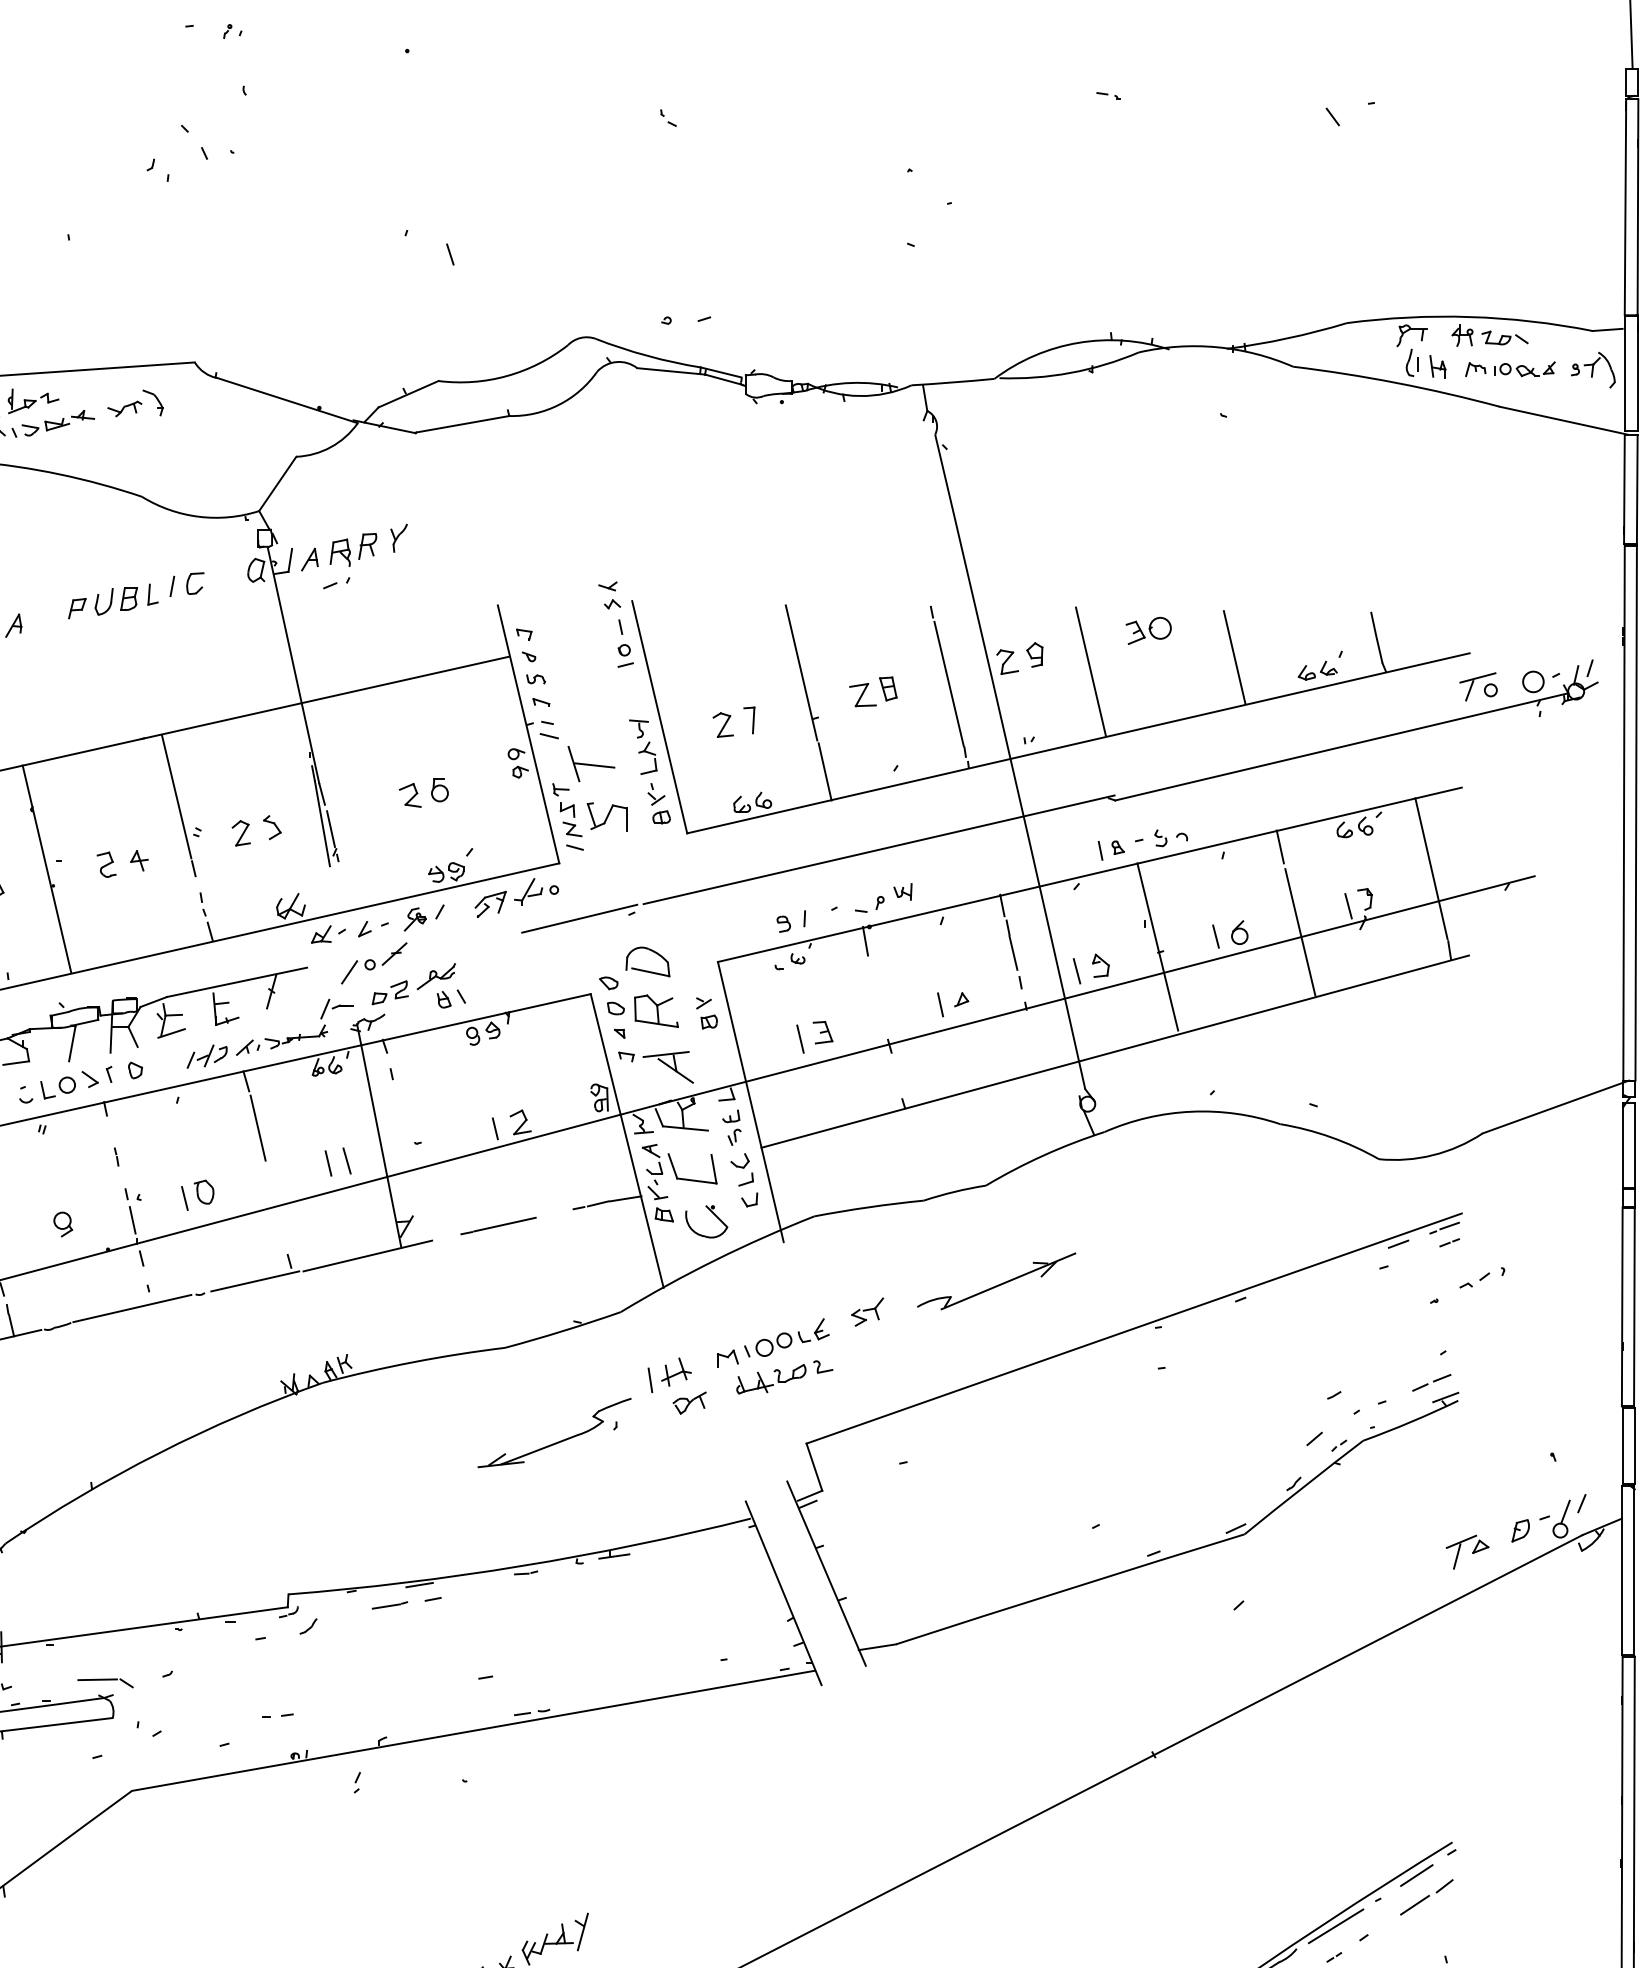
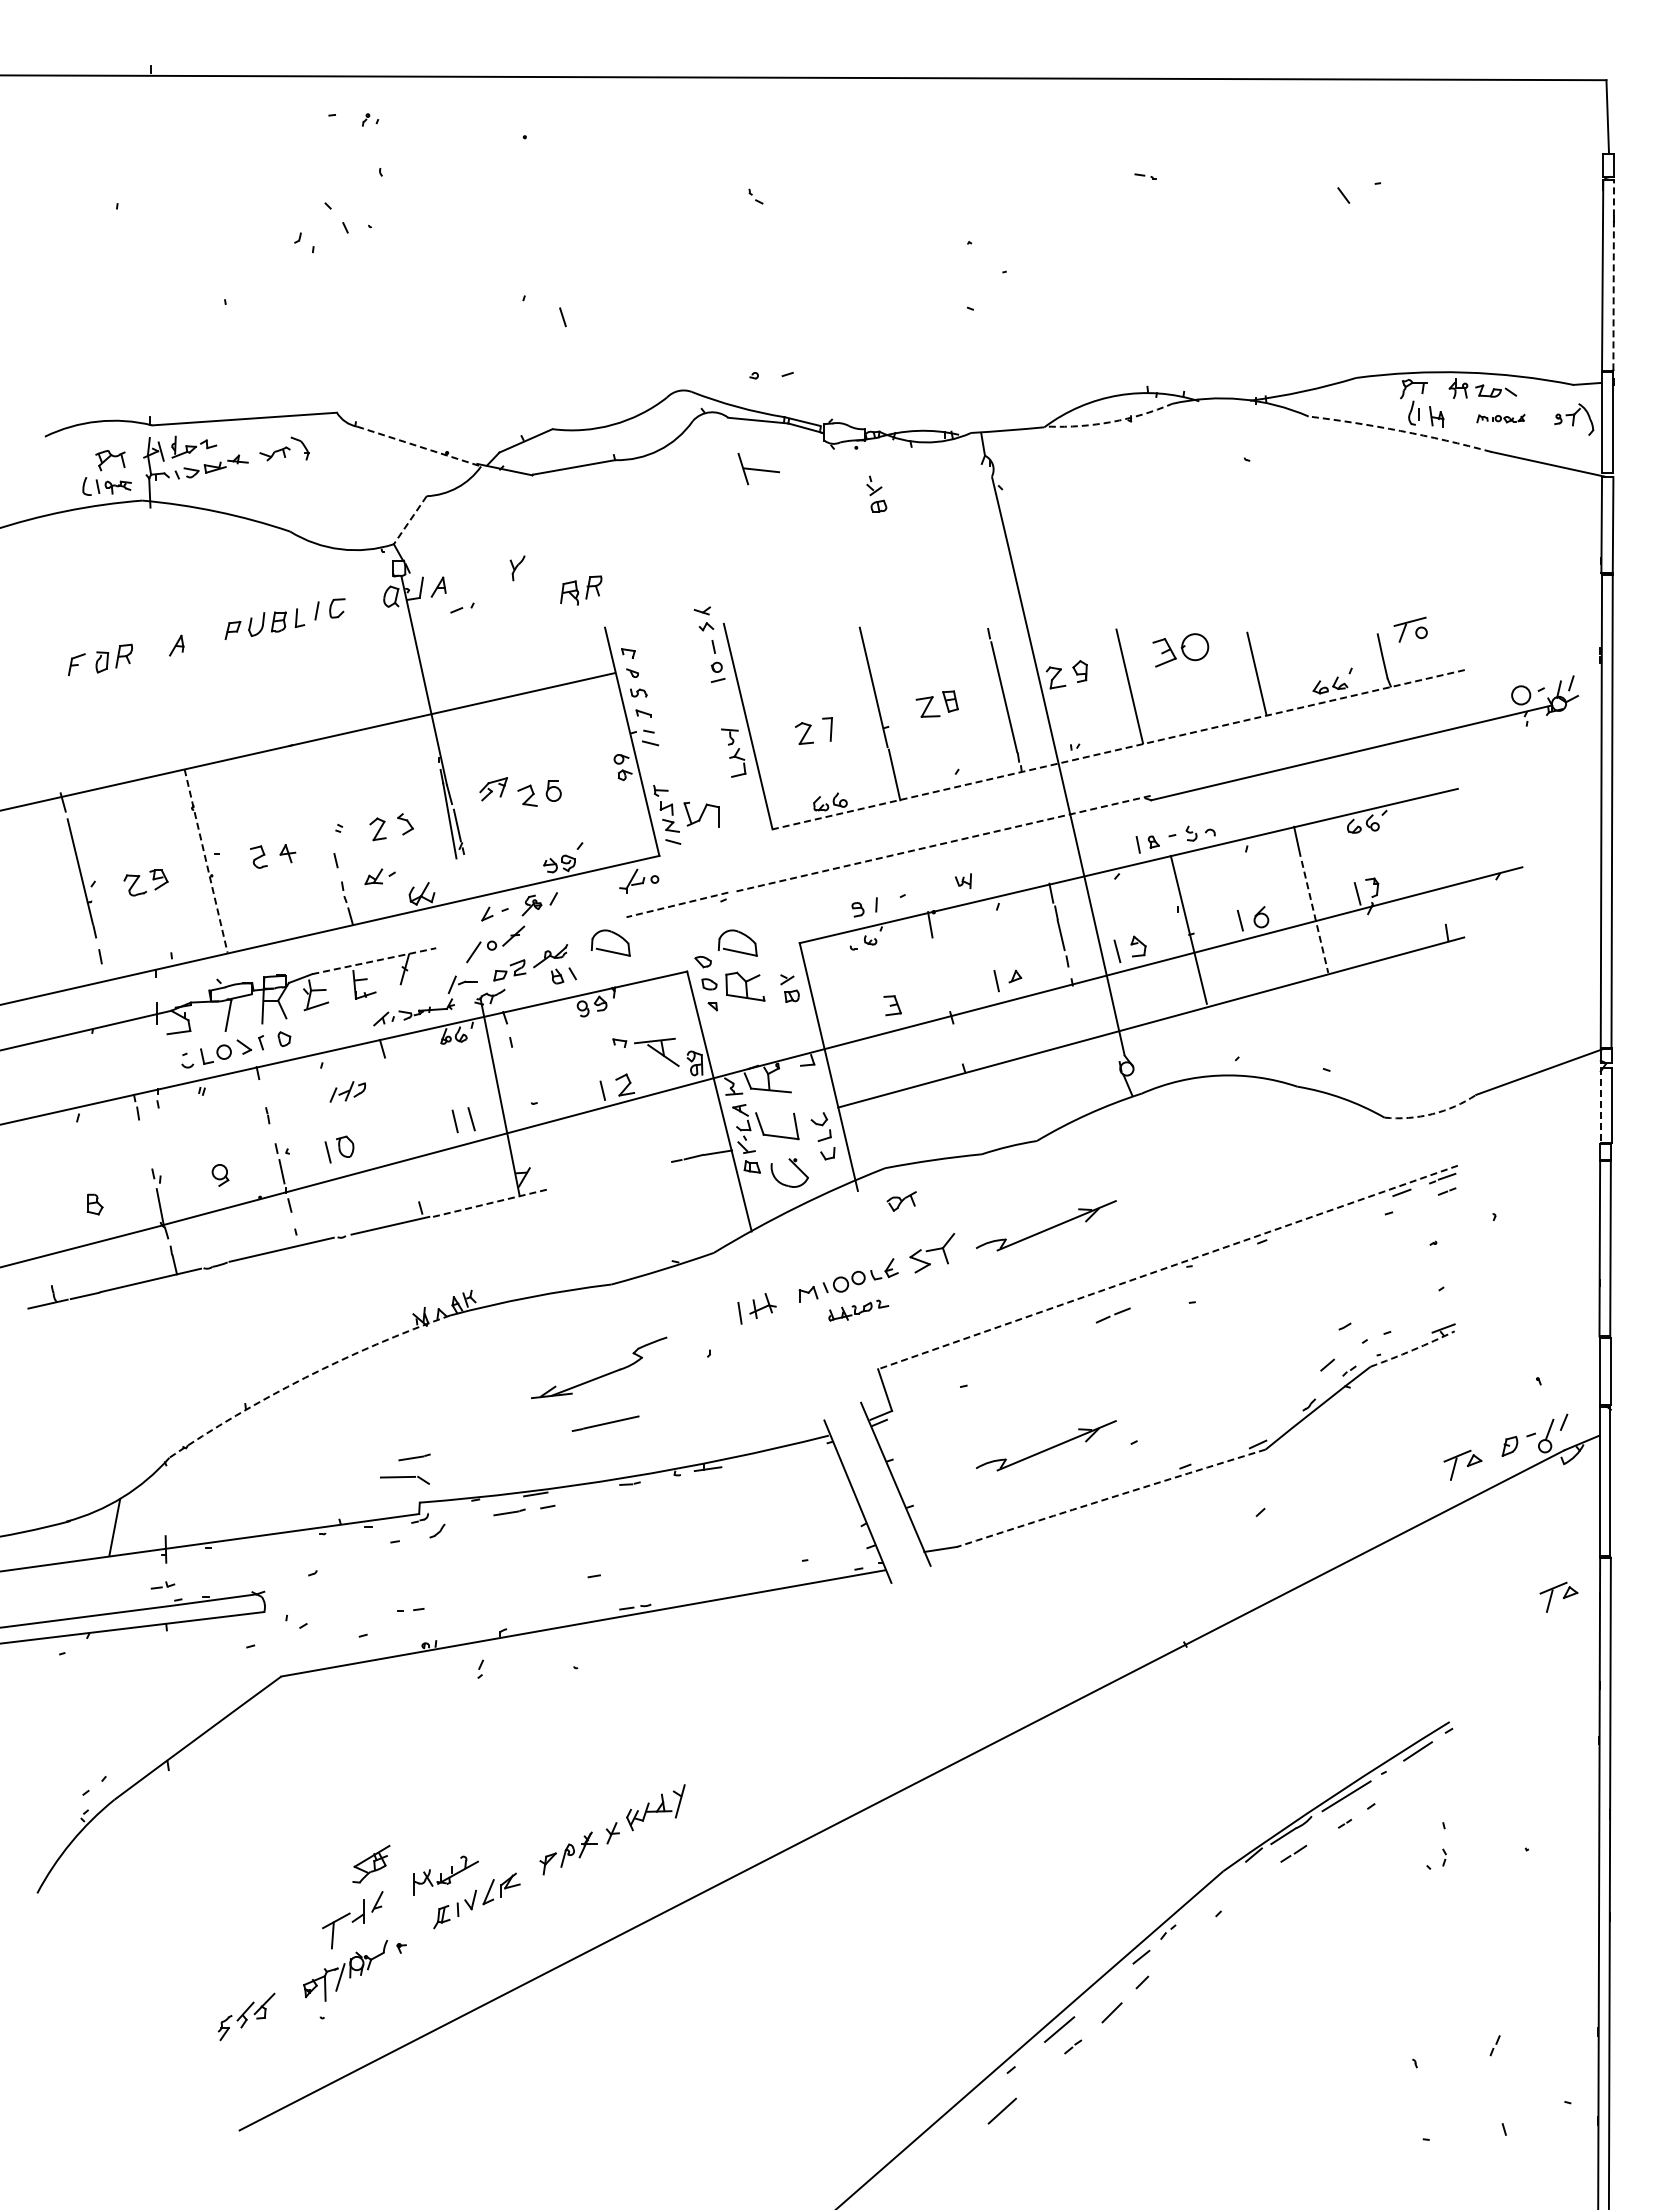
line: (1637, 206) -> (1613, 274), solid -> dashed
part: (1510, 368) -> (1500, 418), size x0.6
arc: (1070, 373) -> (1111, 422), solid -> dashed
arc: (1396, 382) -> (1400, 430), solid -> dashed
line: (288, 400) -> (419, 446), solid -> dashed
line: (277, 484) -> (410, 520), solid -> dashed
part: (353, 549) -> (581, 590), moved
part: (1148, 630) -> (1180, 649), size x1.4
part: (1478, 686) -> (1410, 629), moved
line: (1078, 743) -> (1118, 749), solid -> dashed
part: (591, 764) -> (758, 469), moved
line: (176, 796) -> (320, 796), removed
part: (658, 802) -> (876, 493), moved
line: (879, 849) -> (942, 843), solid -> dashed
line: (1430, 868) -> (1430, 860), removed
line: (47, 869) -> (206, 861), solid -> dashed
part: (490, 904) -> (493, 789), moved
part: (875, 906) -> (939, 894), removed
line: (578, 919) -> (676, 905), solid -> dashed
line: (1300, 931) -> (1315, 916), solid -> dashed
part: (327, 934) -> (379, 876), moved
part: (504, 970) -> (610, 950), added
line: (237, 982) -> (374, 961), solid -> dashed
line: (800, 1039) -> (872, 1011), removed
part: (206, 1056) -> (347, 1091), moved
part: (655, 1066) -> (645, 1051), moved
line: (257, 1127) -> (392, 1089), removed
part: (731, 1127) -> (811, 1089), removed
line: (1623, 1146) -> (1600, 1106), solid -> dashed
arc: (1433, 1155) -> (1432, 1114), solid -> dashed
line: (498, 1225) -> (605, 1423), moved
line: (367, 1256) -> (489, 1203), solid -> dashed
part: (1473, 1279) -> (1468, 1224), removed
part: (866, 1311) -> (931, 1252), size x1.6
line: (1133, 1328) -> (1167, 1267), solid -> dashed
part: (784, 1377) -> (858, 1310), size x0.7
line: (1433, 1382) -> (1114, 1315), moved
part: (689, 1403) -> (901, 1201), moved
arc: (1411, 1422) -> (1413, 1350), solid -> dashed
part: (557, 1441) -> (601, 1375), moved
arc: (159, 1452) -> (305, 1377), solid -> dashed
part: (996, 1529) -> (1046, 1445), added
line: (282, 1543) -> (414, 1457), added
arc: (1070, 1588) -> (1111, 1497), solid -> dashed
part: (105, 1682) -> (404, 1479), moved
part: (1575, 1700) -> (1558, 1596), added
part: (1426, 1897) -> (1426, 1770), removed

